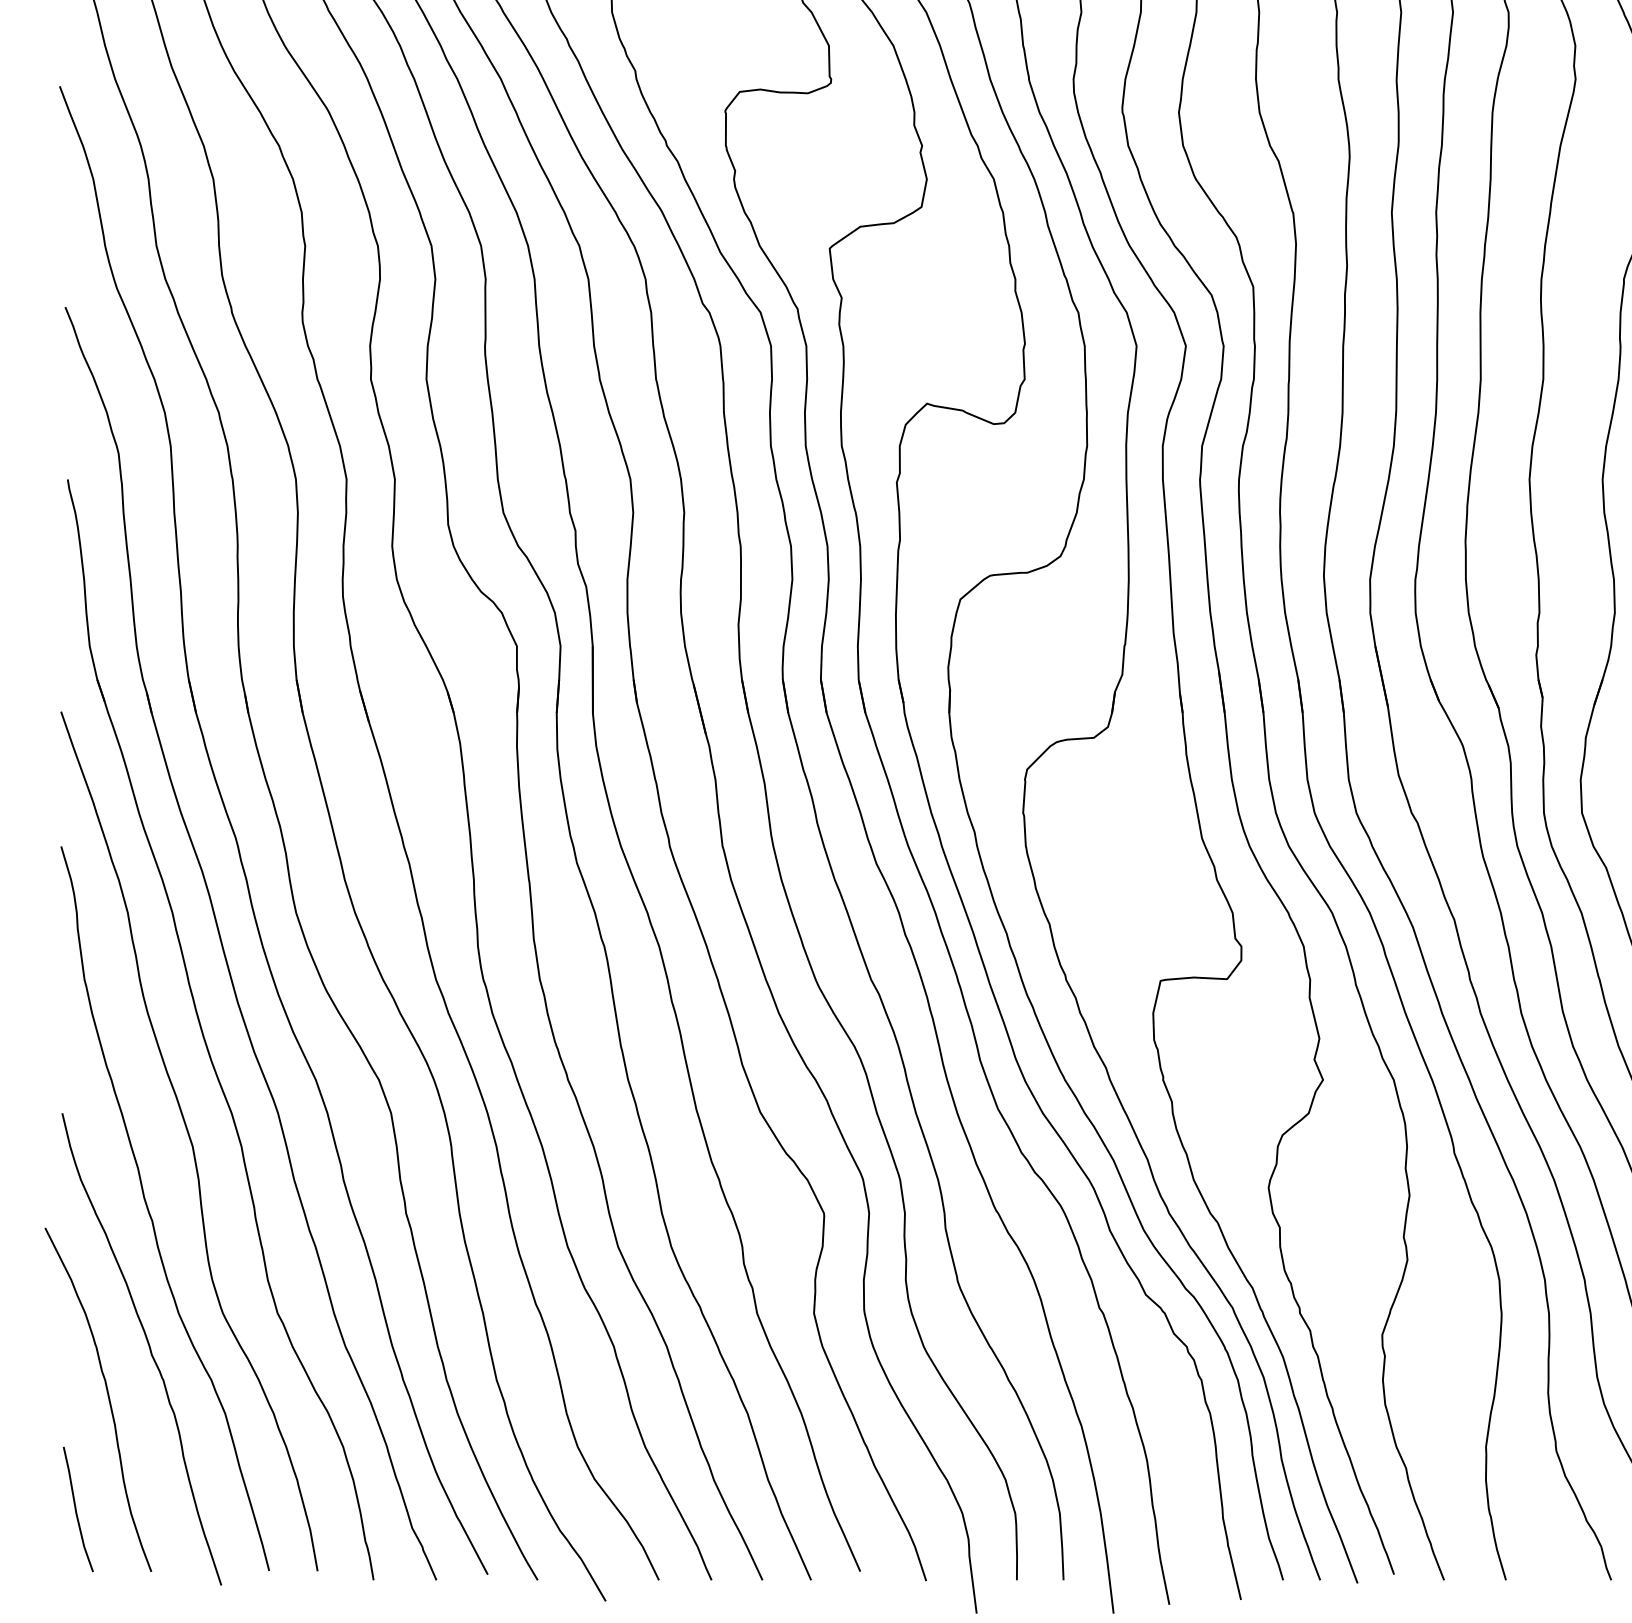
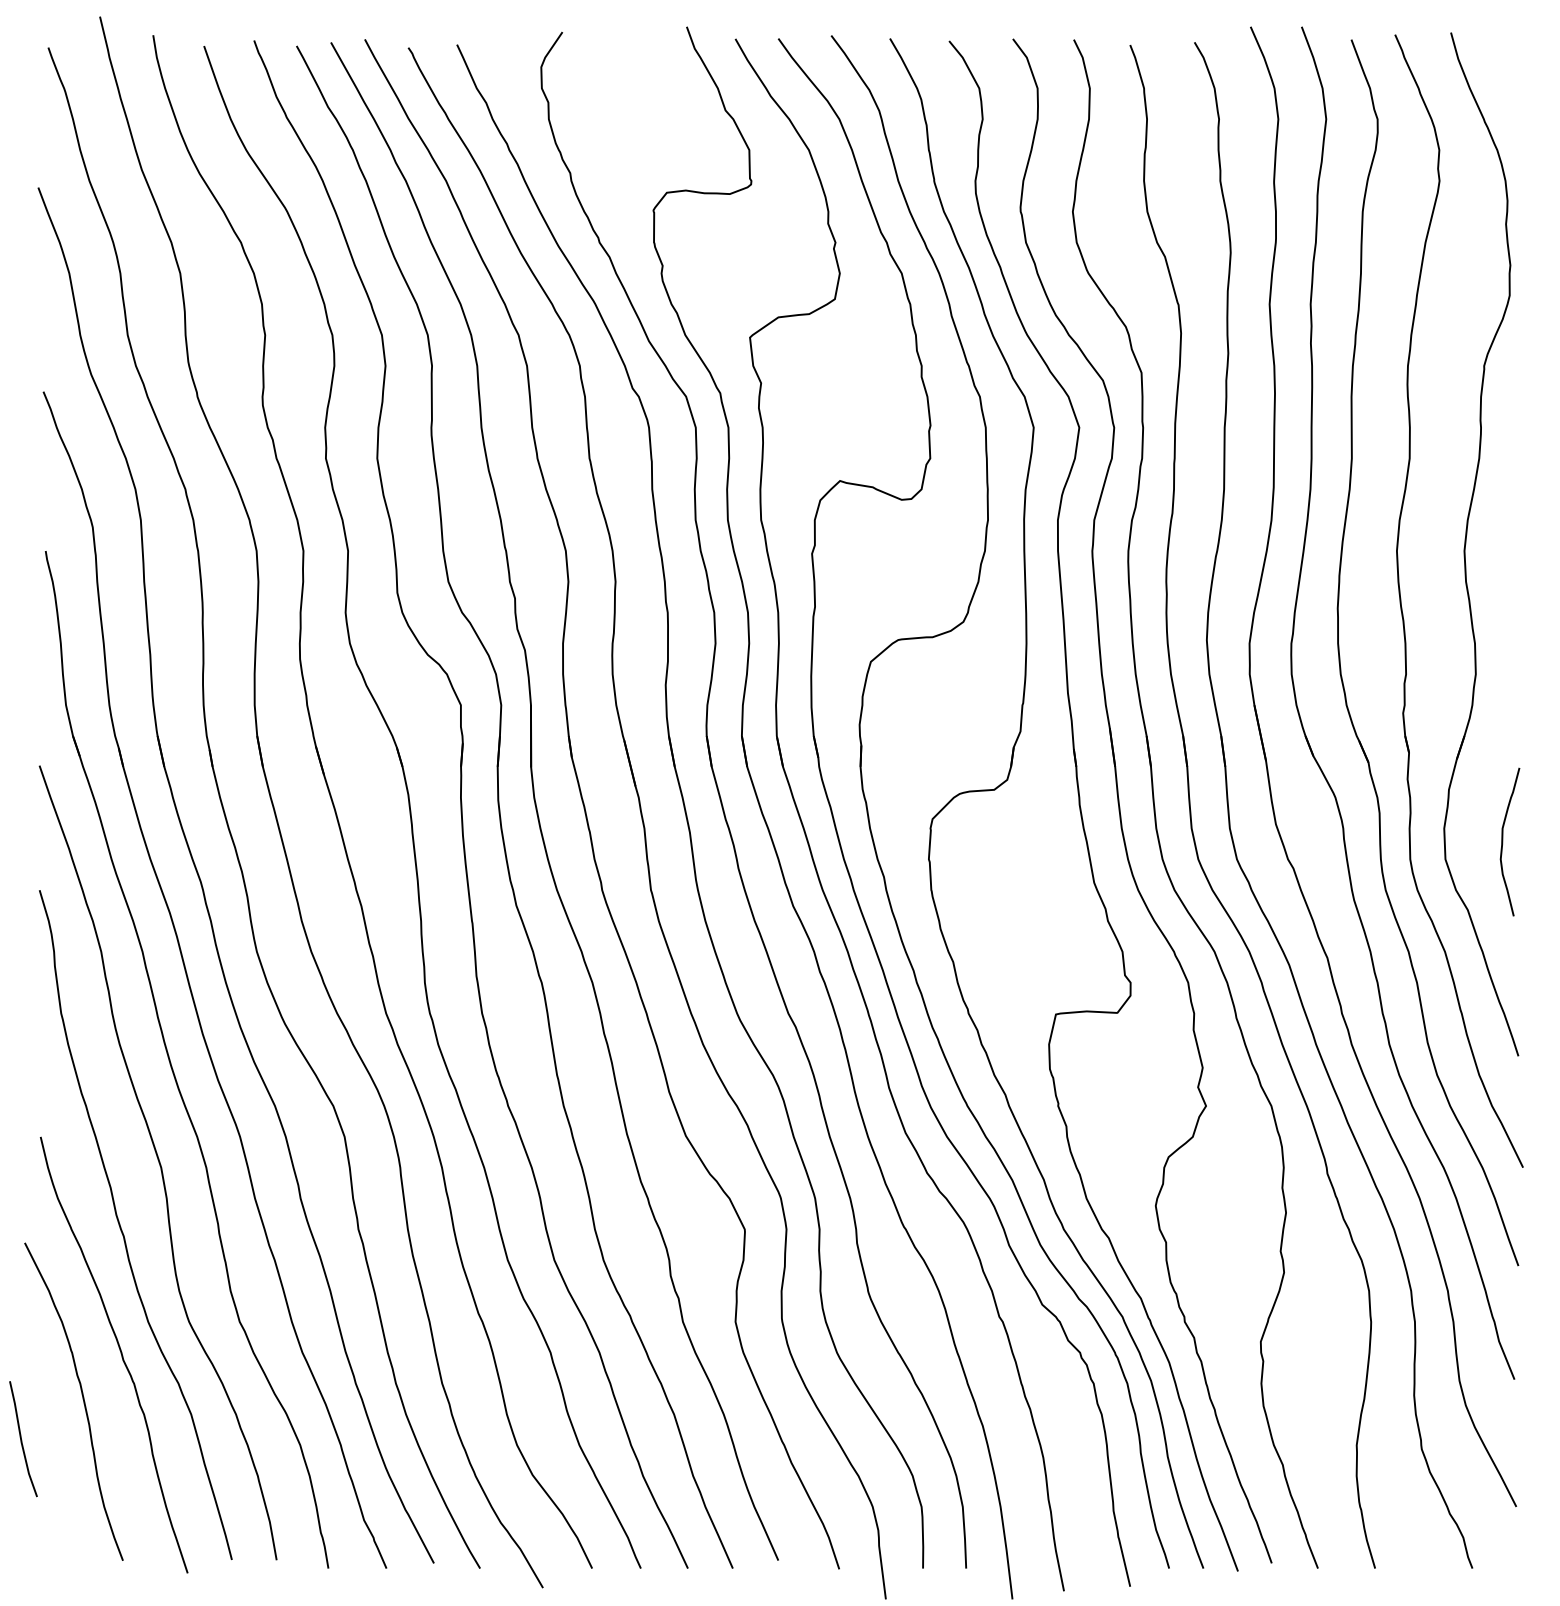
line: (77, 1510) -> (22, 1440), moved

